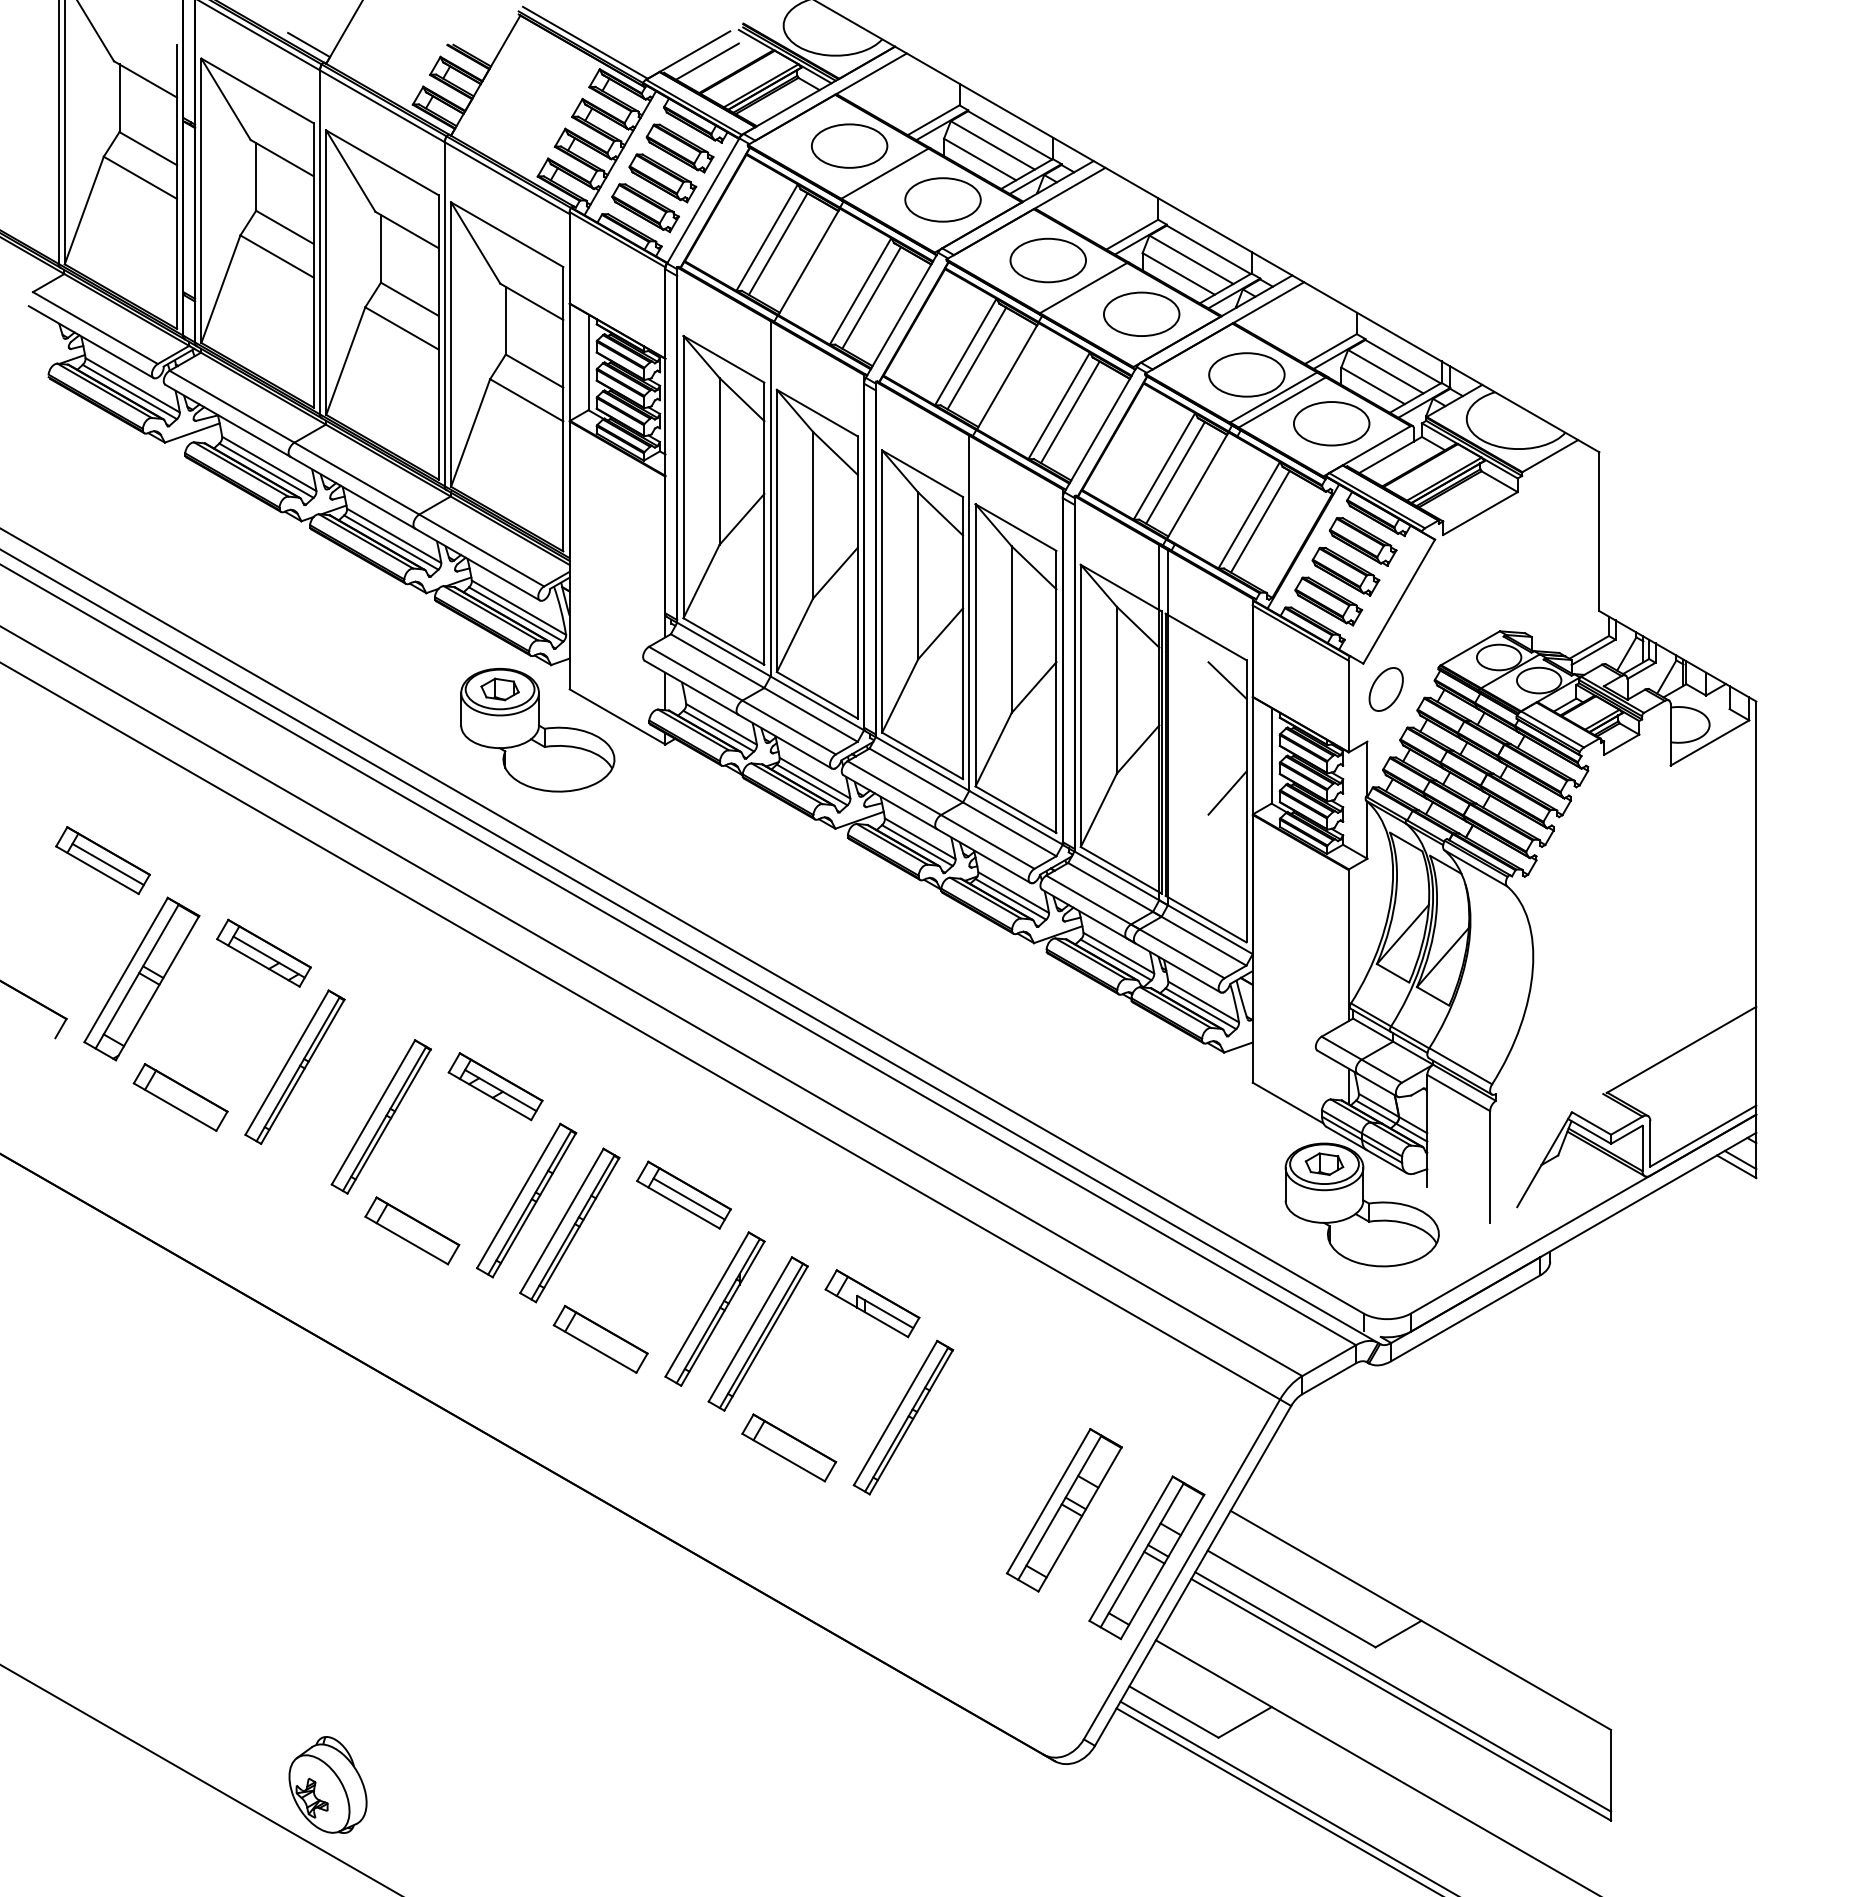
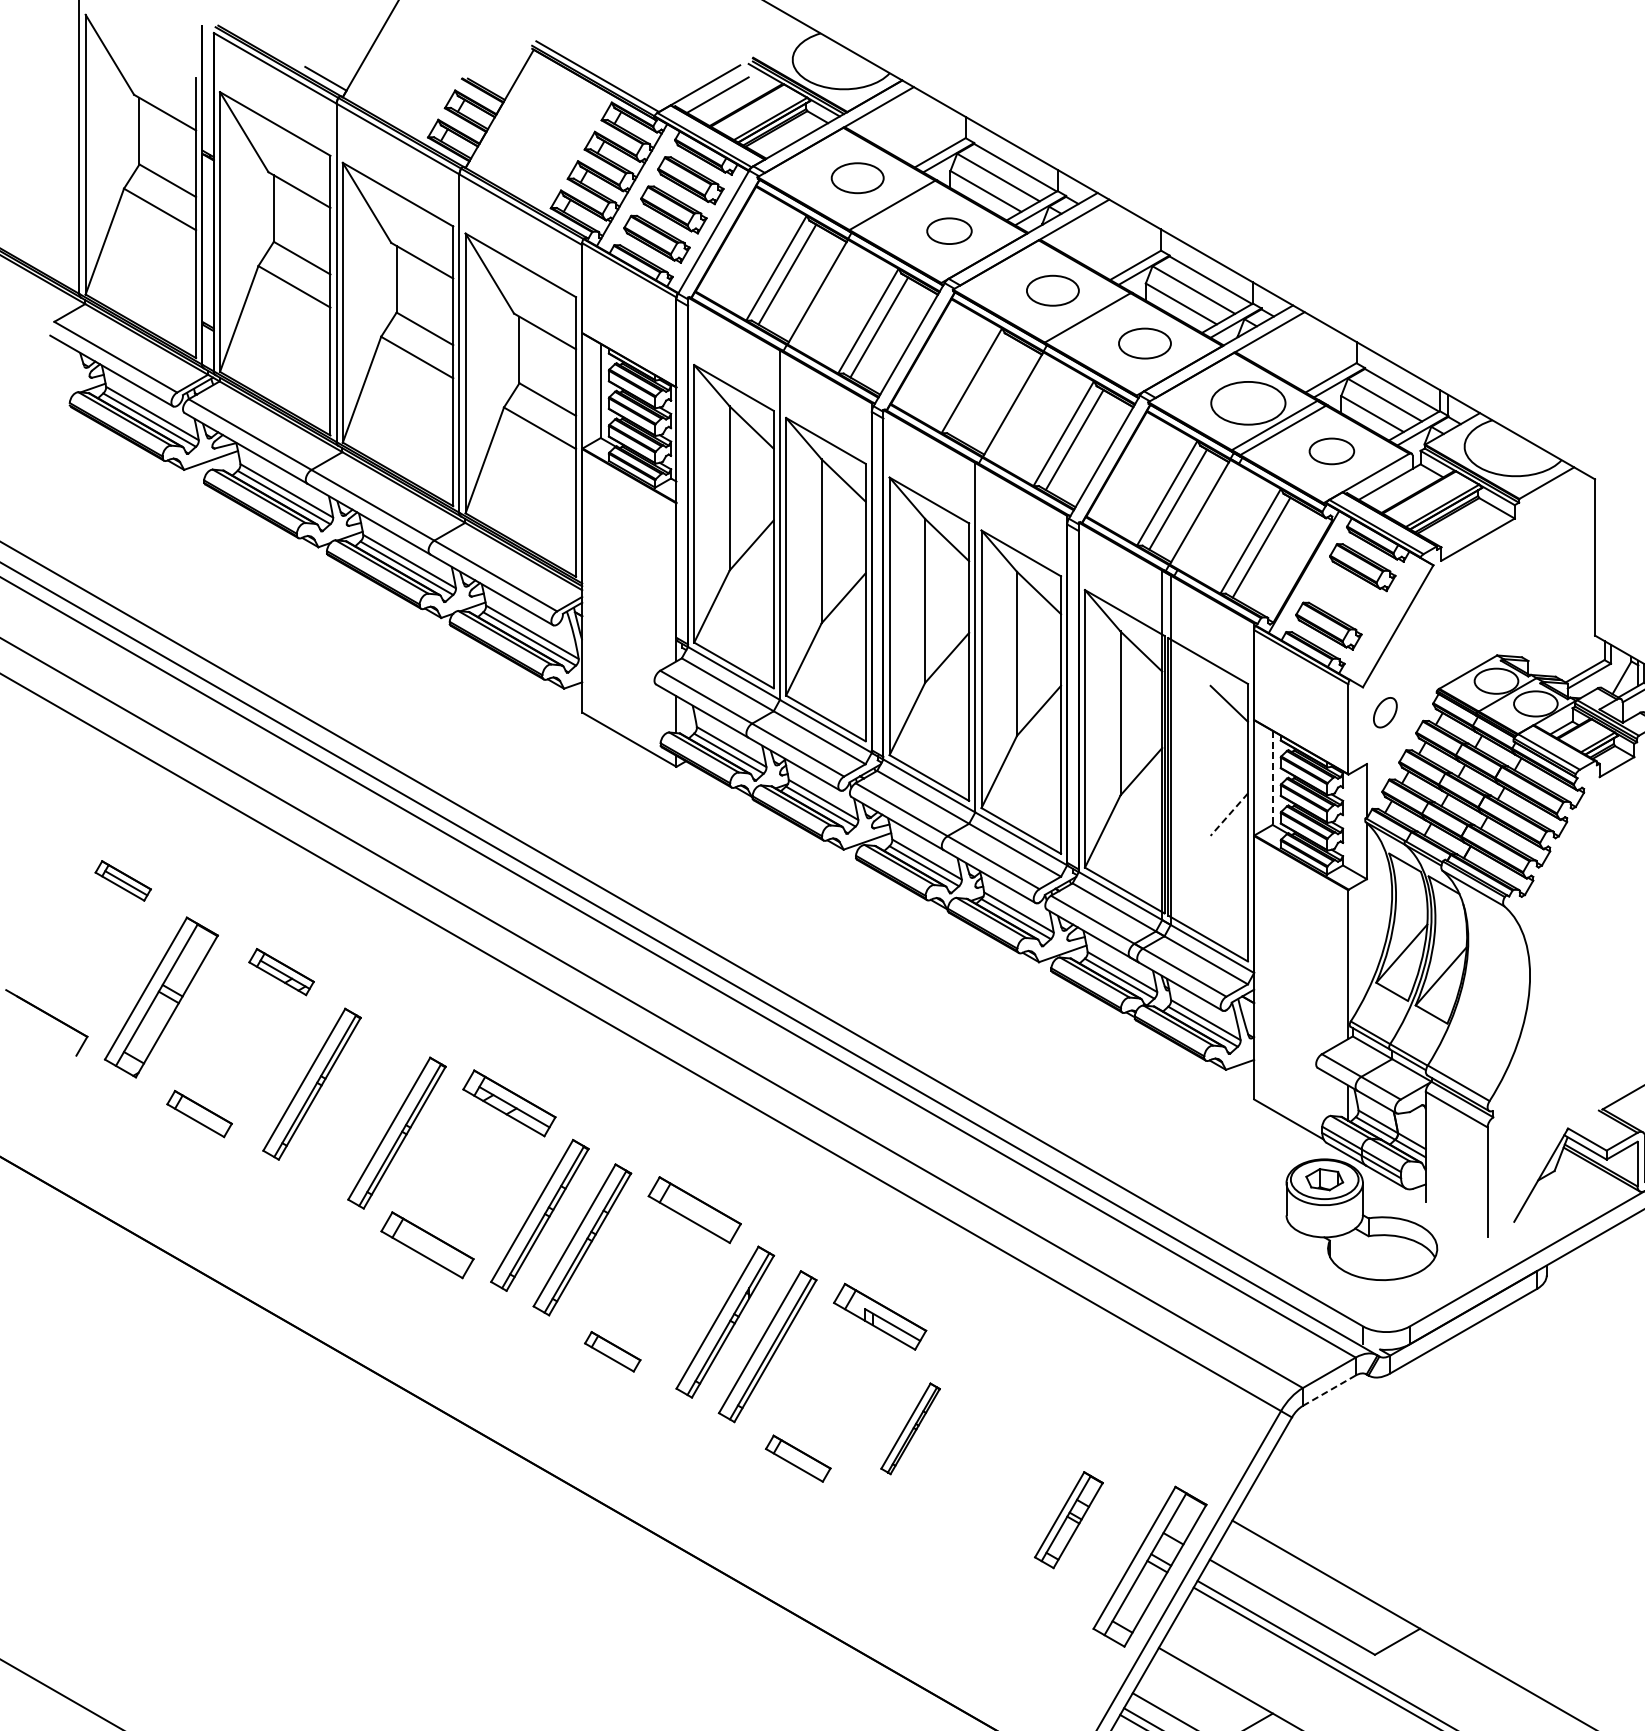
part: (849, 145) -> (857, 177), size x0.7
part: (942, 199) -> (948, 230), size x0.6
part: (1047, 260) -> (1052, 290), size x0.7
part: (1141, 313) -> (1144, 342), size x0.7
line: (976, 358) -> (982, 387), removed
part: (1331, 423) -> (1331, 451), size x0.6
part: (1345, 571) -> (1345, 596), removed
part: (1385, 689) -> (1384, 712), size x0.7
part: (537, 730) -> (550, 753), removed
line: (1271, 755) -> (1272, 777), solid -> dashed
line: (1227, 793) -> (1229, 815), solid -> dashed
part: (102, 860) -> (122, 880), size x0.6
part: (263, 952) -> (281, 971), size x0.7
part: (180, 1097) -> (199, 1114), size x0.7
line: (688, 1198) -> (699, 1213), removed
part: (600, 1338) -> (612, 1351), size x0.6
line: (1329, 1378) -> (1329, 1390), solid -> dashed
part: (903, 1417) -> (910, 1428), size x0.6
part: (789, 1447) -> (798, 1458), size x0.7
part: (1064, 1510) -> (1068, 1520), size x0.6

